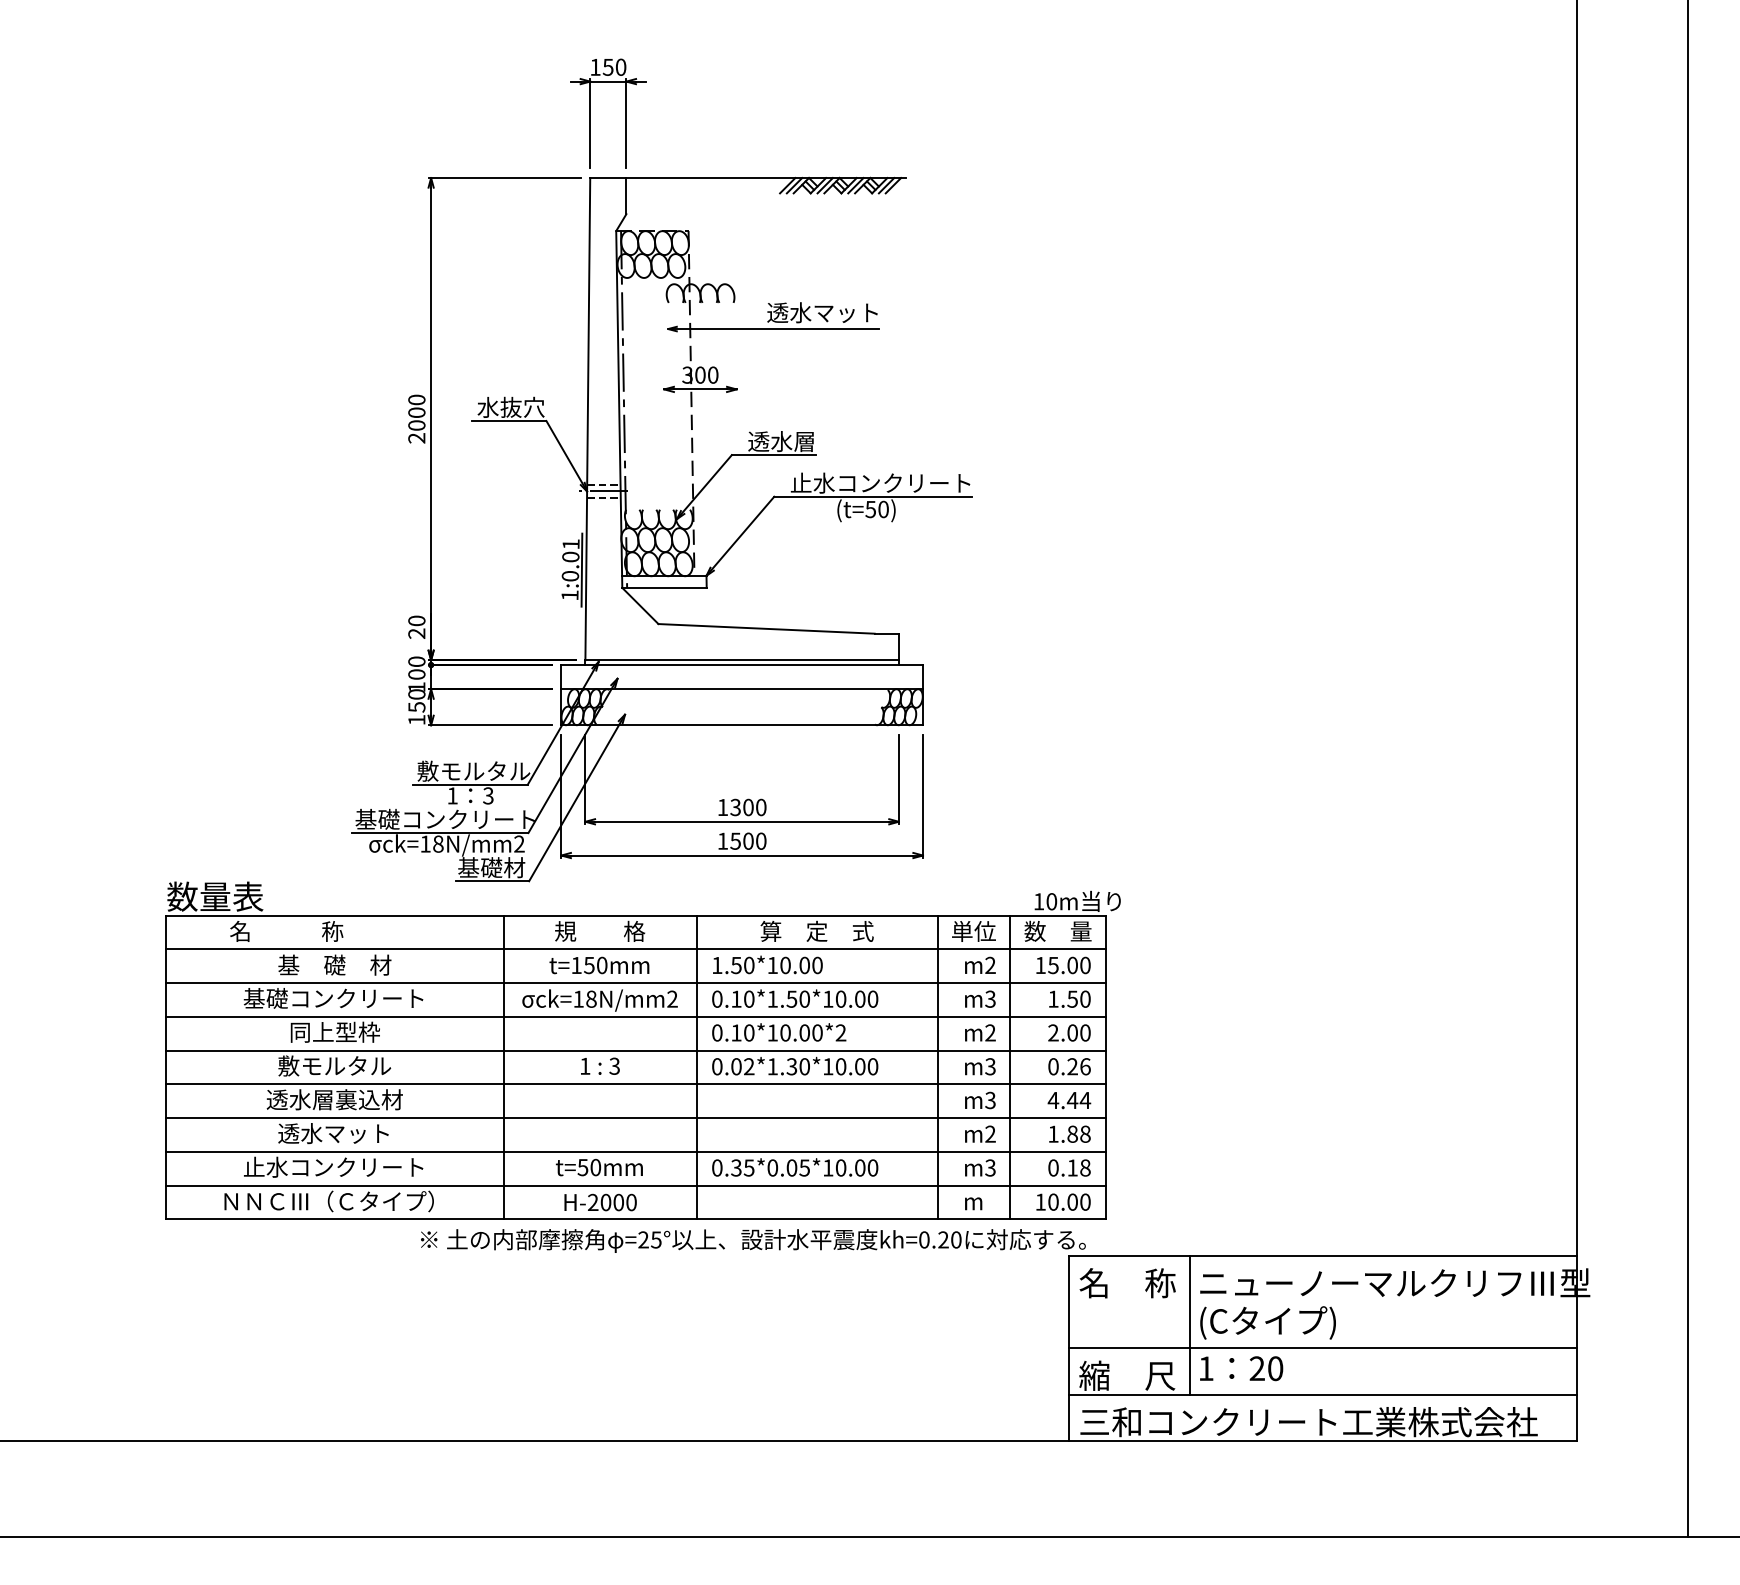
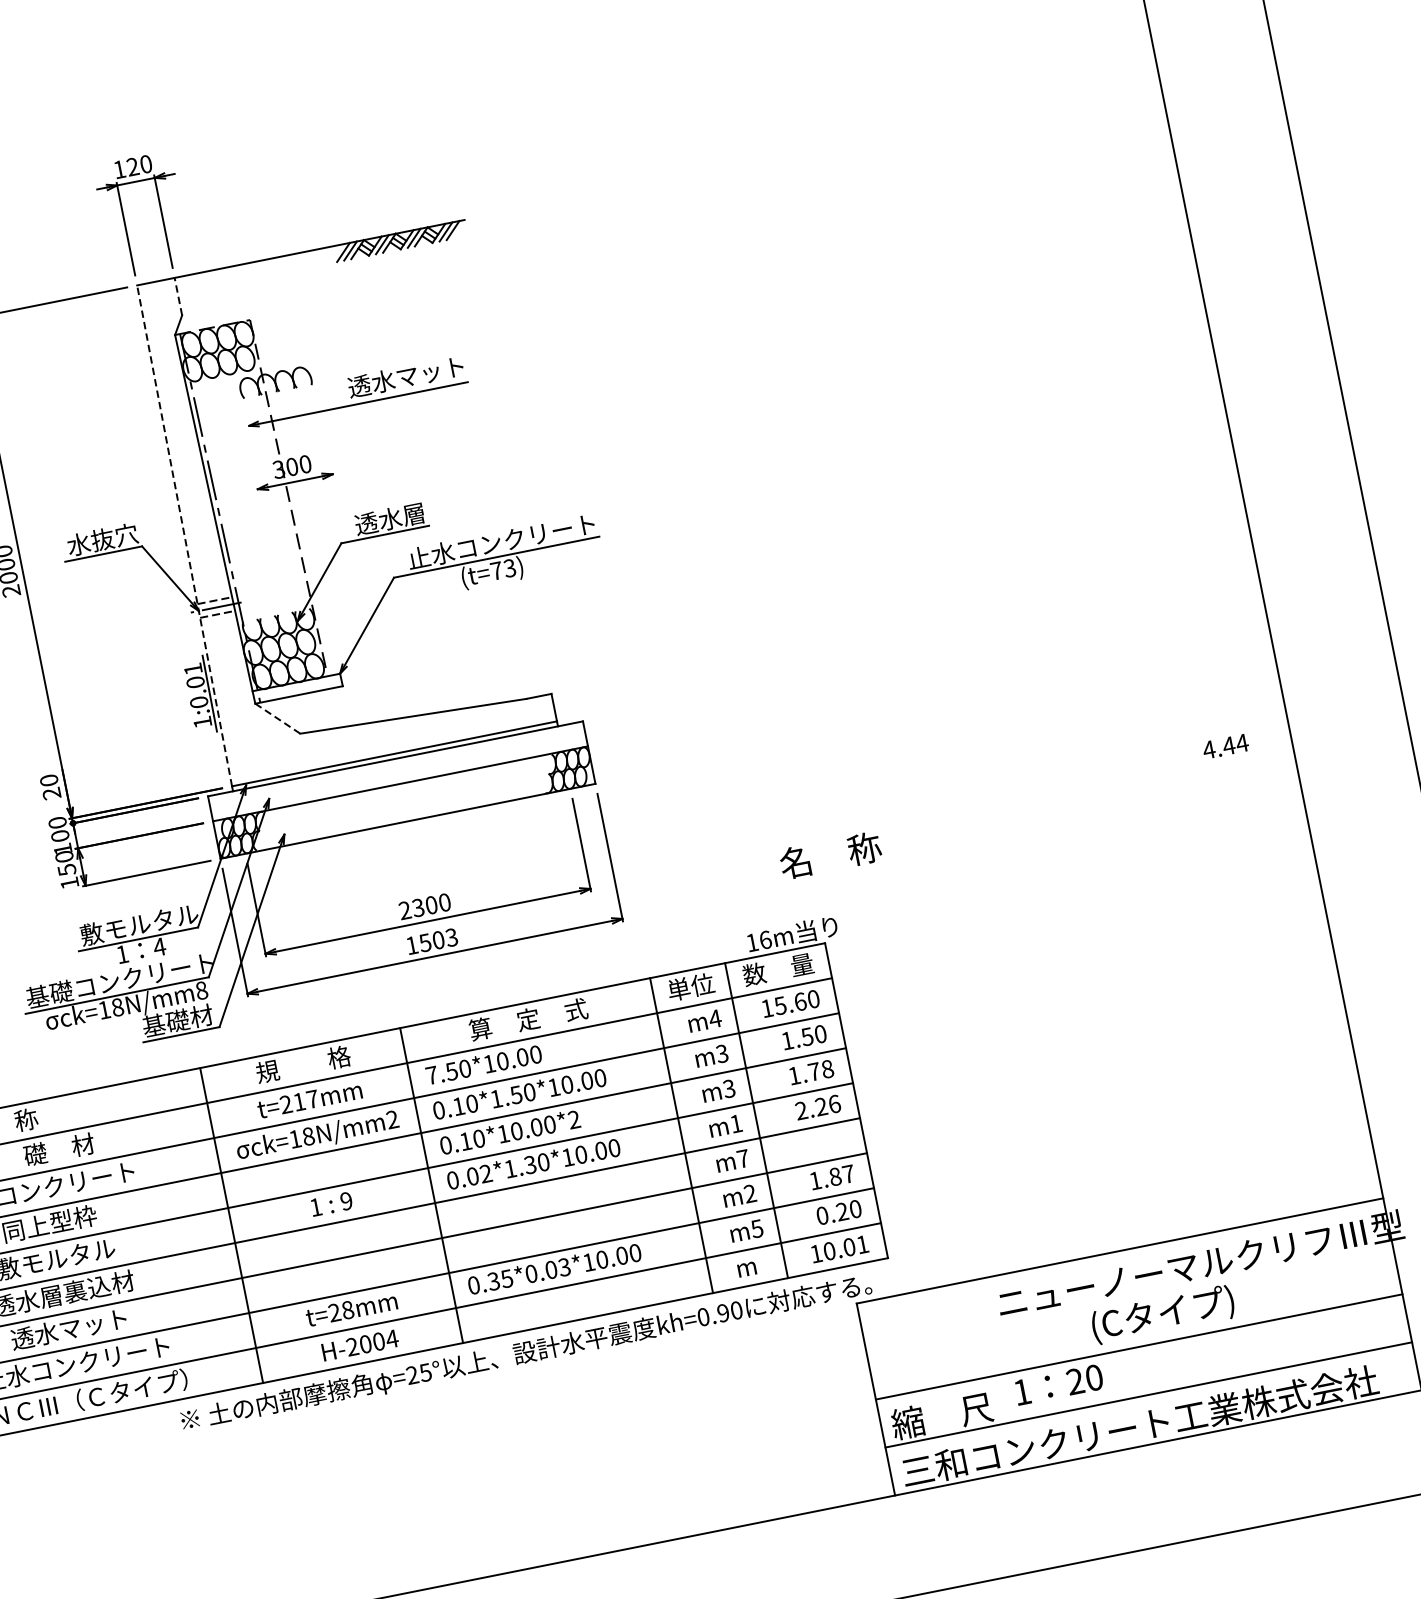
text: (607, 66) -> (131, 166), 150 -> 120
line: (626, 195) -> (178, 296), solid -> dashed
line: (587, 418) -> (184, 535), solid -> dashed
text: (876, 509) -> (502, 569), (t=50) -> (t=73)
line: (640, 605) -> (277, 718), solid -> dashed
text: (488, 795) -> (159, 946), 3 -> 4
text: (722, 806) -> (404, 909), 1300 -> 2300
text: (760, 840) -> (450, 936), 1500 -> 1503
text: (519, 843) -> (201, 989), ck=18N/mm2 -> ck=18N/mm8
text: (1051, 901) -> (765, 939), 10m -> 16m
text: (990, 964) -> (715, 1017), m2 -> m4
text: (1072, 964) -> (800, 1000), 15.00 -> 15.60
text: (589, 965) -> (299, 1101), t=150mm -> t=217mm
text: (717, 965) -> (432, 1075), 1.50*10.00 -> 7.50*10.00
text: (990, 1032) -> (729, 1088), m2 -> m3
text: (1069, 1032) -> (811, 1071), 2.00 -> 1.78
text: (614, 1066) -> (346, 1201), 3 -> 9
text: (990, 1066) -> (736, 1123), m3 -> m1
text: (1053, 1066) -> (801, 1110), 0.26 -> 2.26
text: (990, 1100) -> (743, 1158), m3 -> m7
text: (1069, 1100) -> (1225, 746), moved
text: (1085, 1133) -> (848, 1173), 1.88 -> 1.87
text: (589, 1167) -> (341, 1311), t=50mm -> t=28mm
text: (804, 1167) -> (564, 1266), 0.35*0.05*10.00 -> 0.35*0.03*10.00
text: (990, 1167) -> (757, 1228), m3 -> m5
text: (1078, 1167) -> (848, 1210), 0.18 -> 0.20
text: (1085, 1201) -> (862, 1243), 10.00 -> 10.01
text: (631, 1202) -> (392, 1338), H-2000 -> H-2004
text: (943, 1239) -> (723, 1312), kh=0.20 -> kh=0.90
text: (1127, 1283) -> (830, 855), moved
text: (1267, 1322) -> (1162, 1314), moved
line: (1190, 1324) -> (996, 1349), removed

